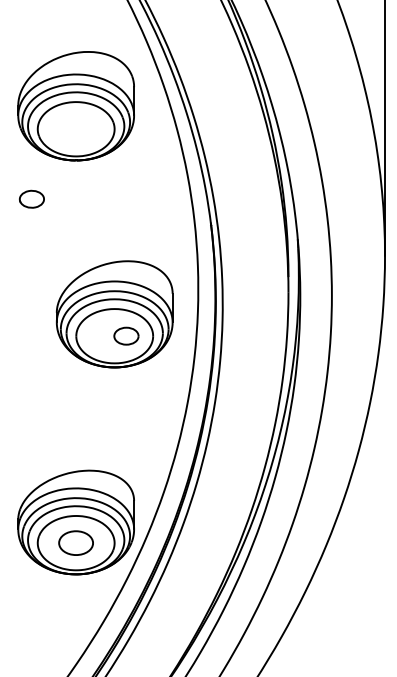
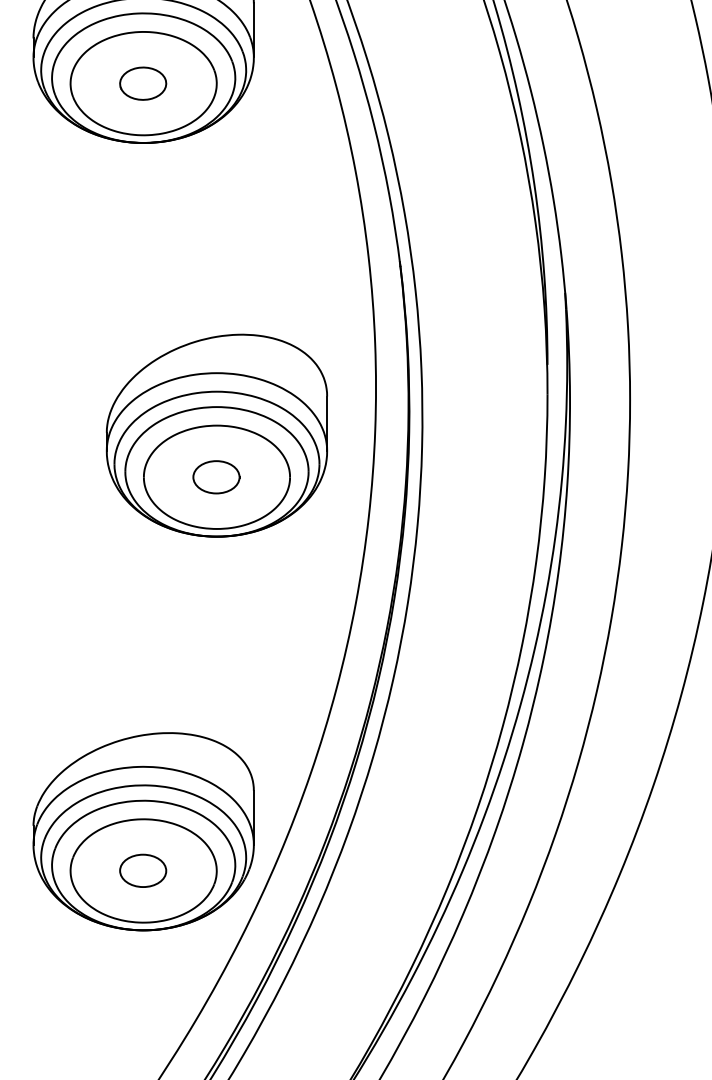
part: (31, 198) -> (142, 82), moved
part: (126, 335) -> (216, 475), moved
part: (75, 542) -> (142, 869), size x0.71

